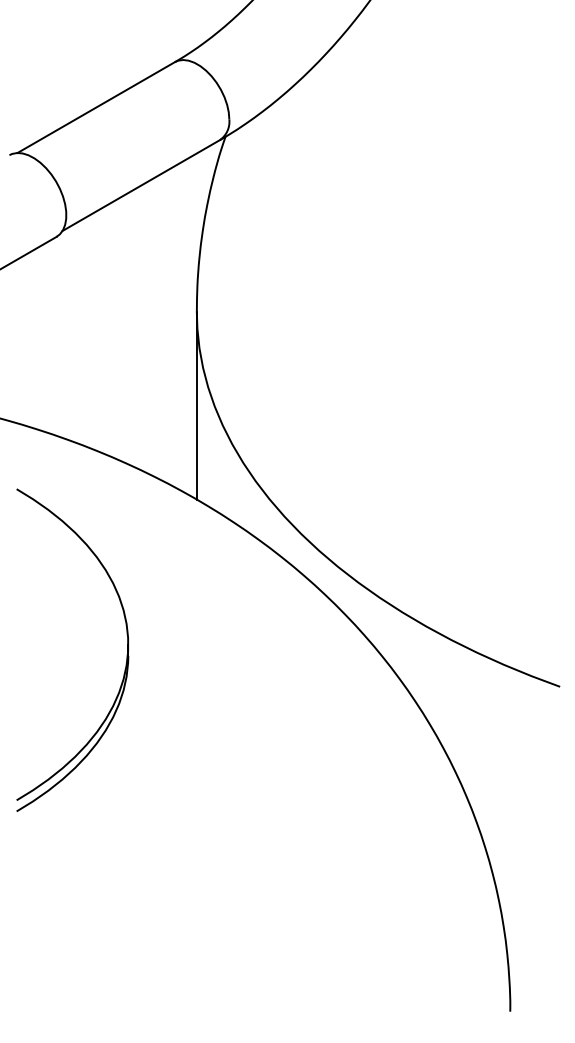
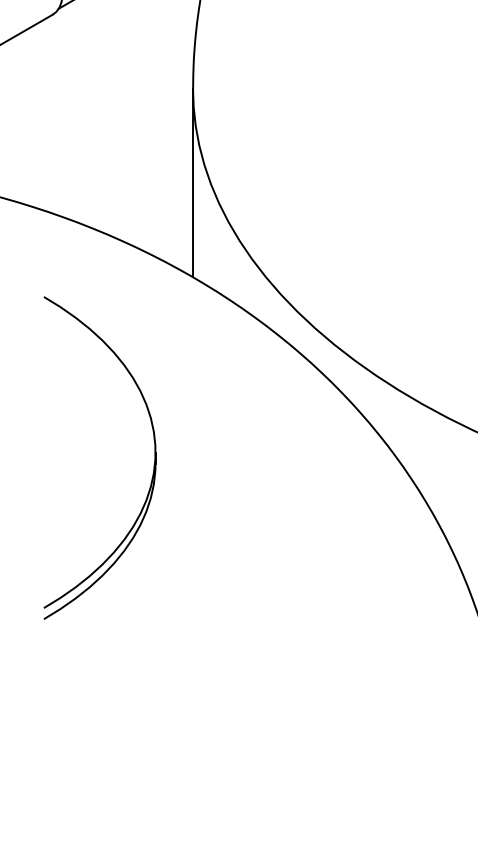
part: (126, 654) -> (153, 462), moved

